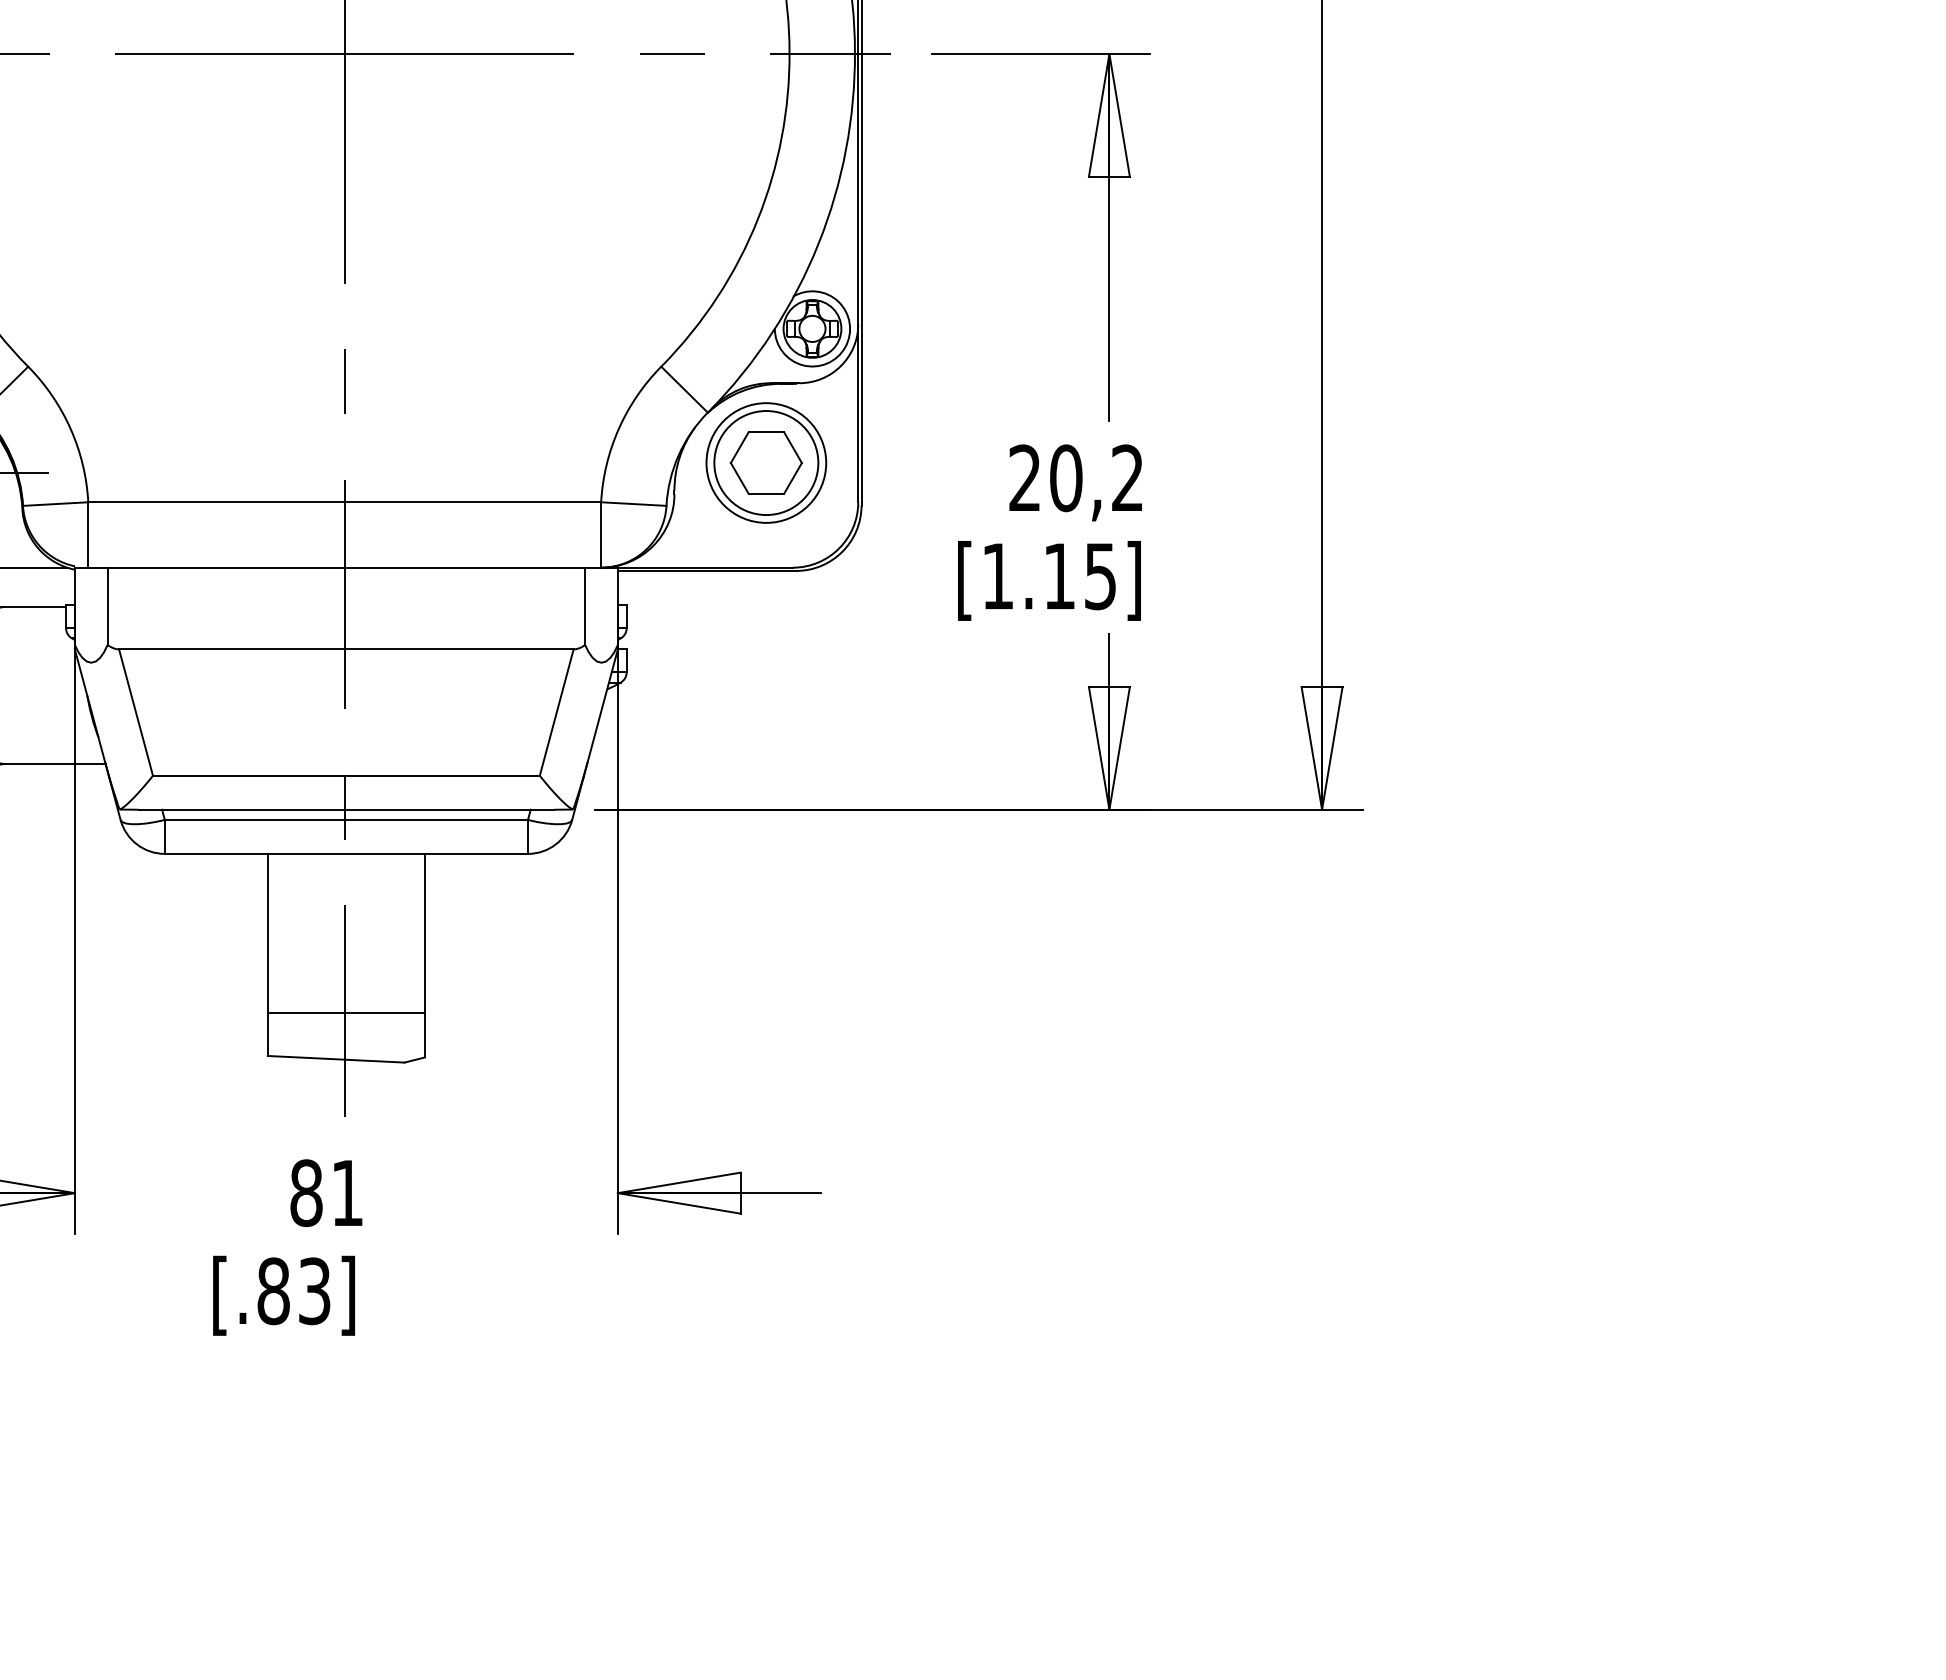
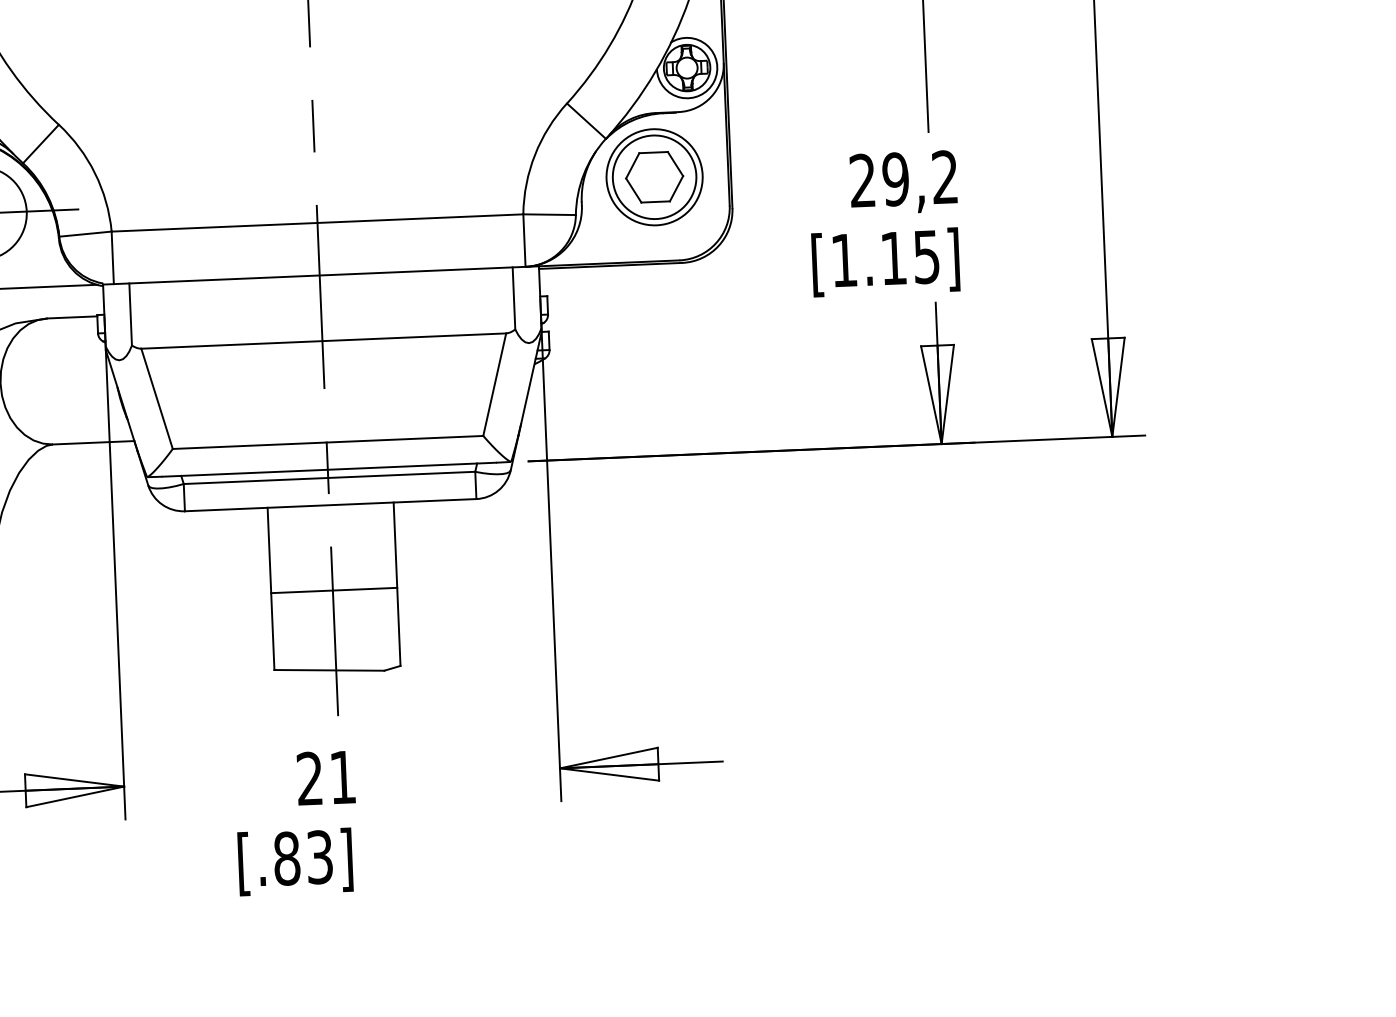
text: (1066, 478) -> (896, 179), 20,2 -> 29,2
line: (345, 1013) -> (333, 590), moved
text: (306, 1193) -> (310, 779), 81 -> 21

